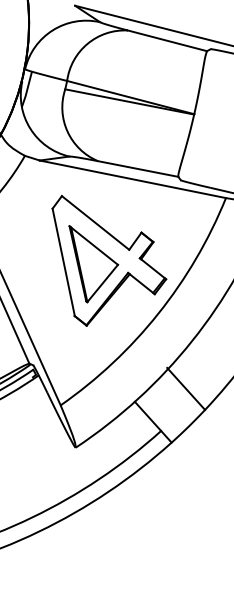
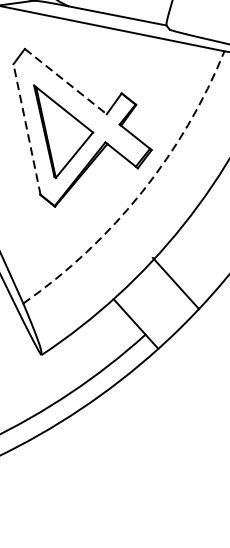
line: (95, 223) -> (65, 82), solid -> dashed
line: (63, 262) -> (26, 129), solid -> dashed
arc: (158, 313) -> (142, 191), solid -> dashed

